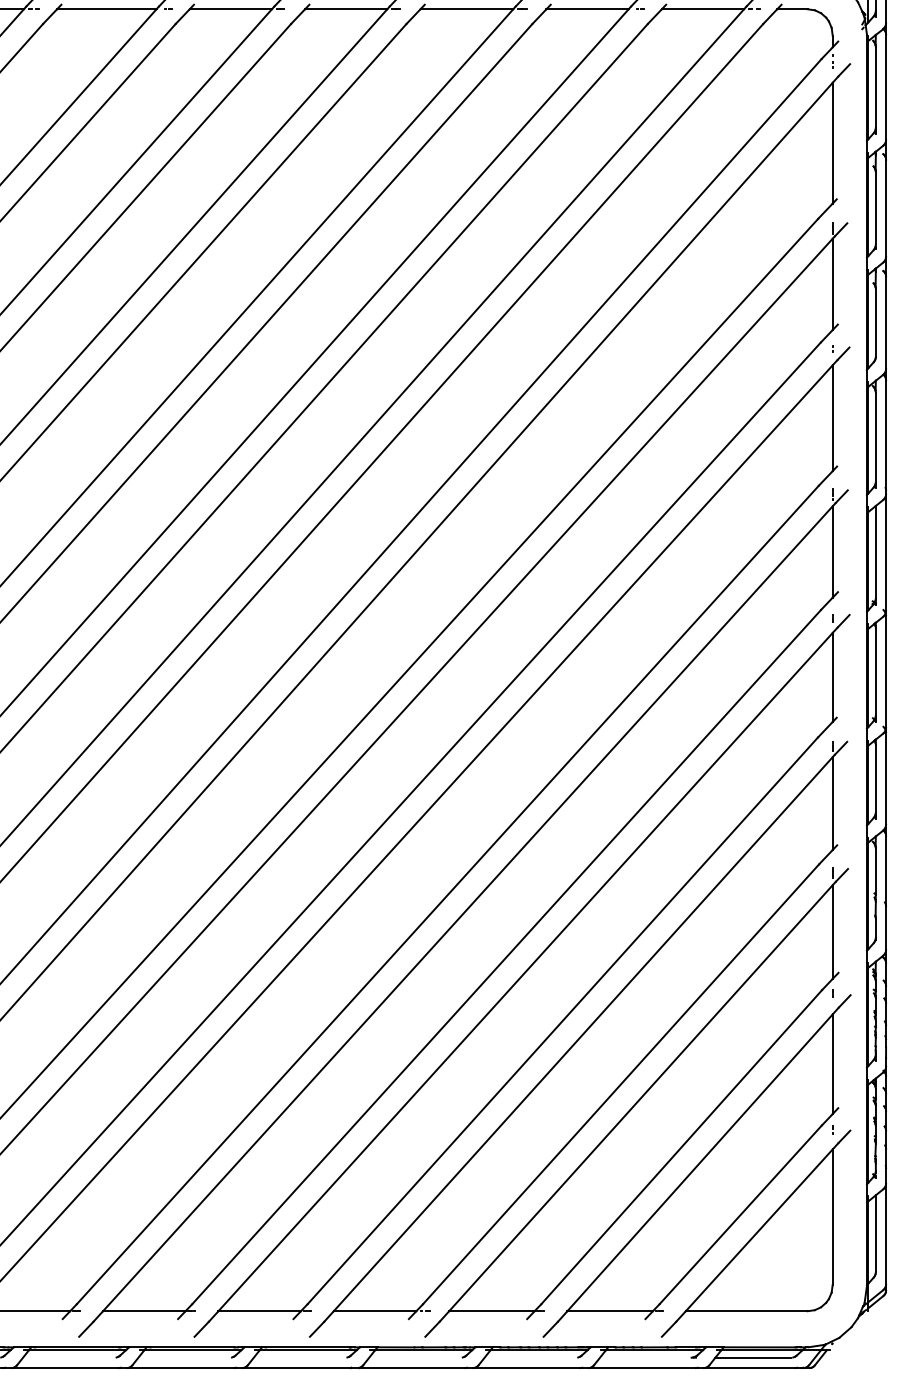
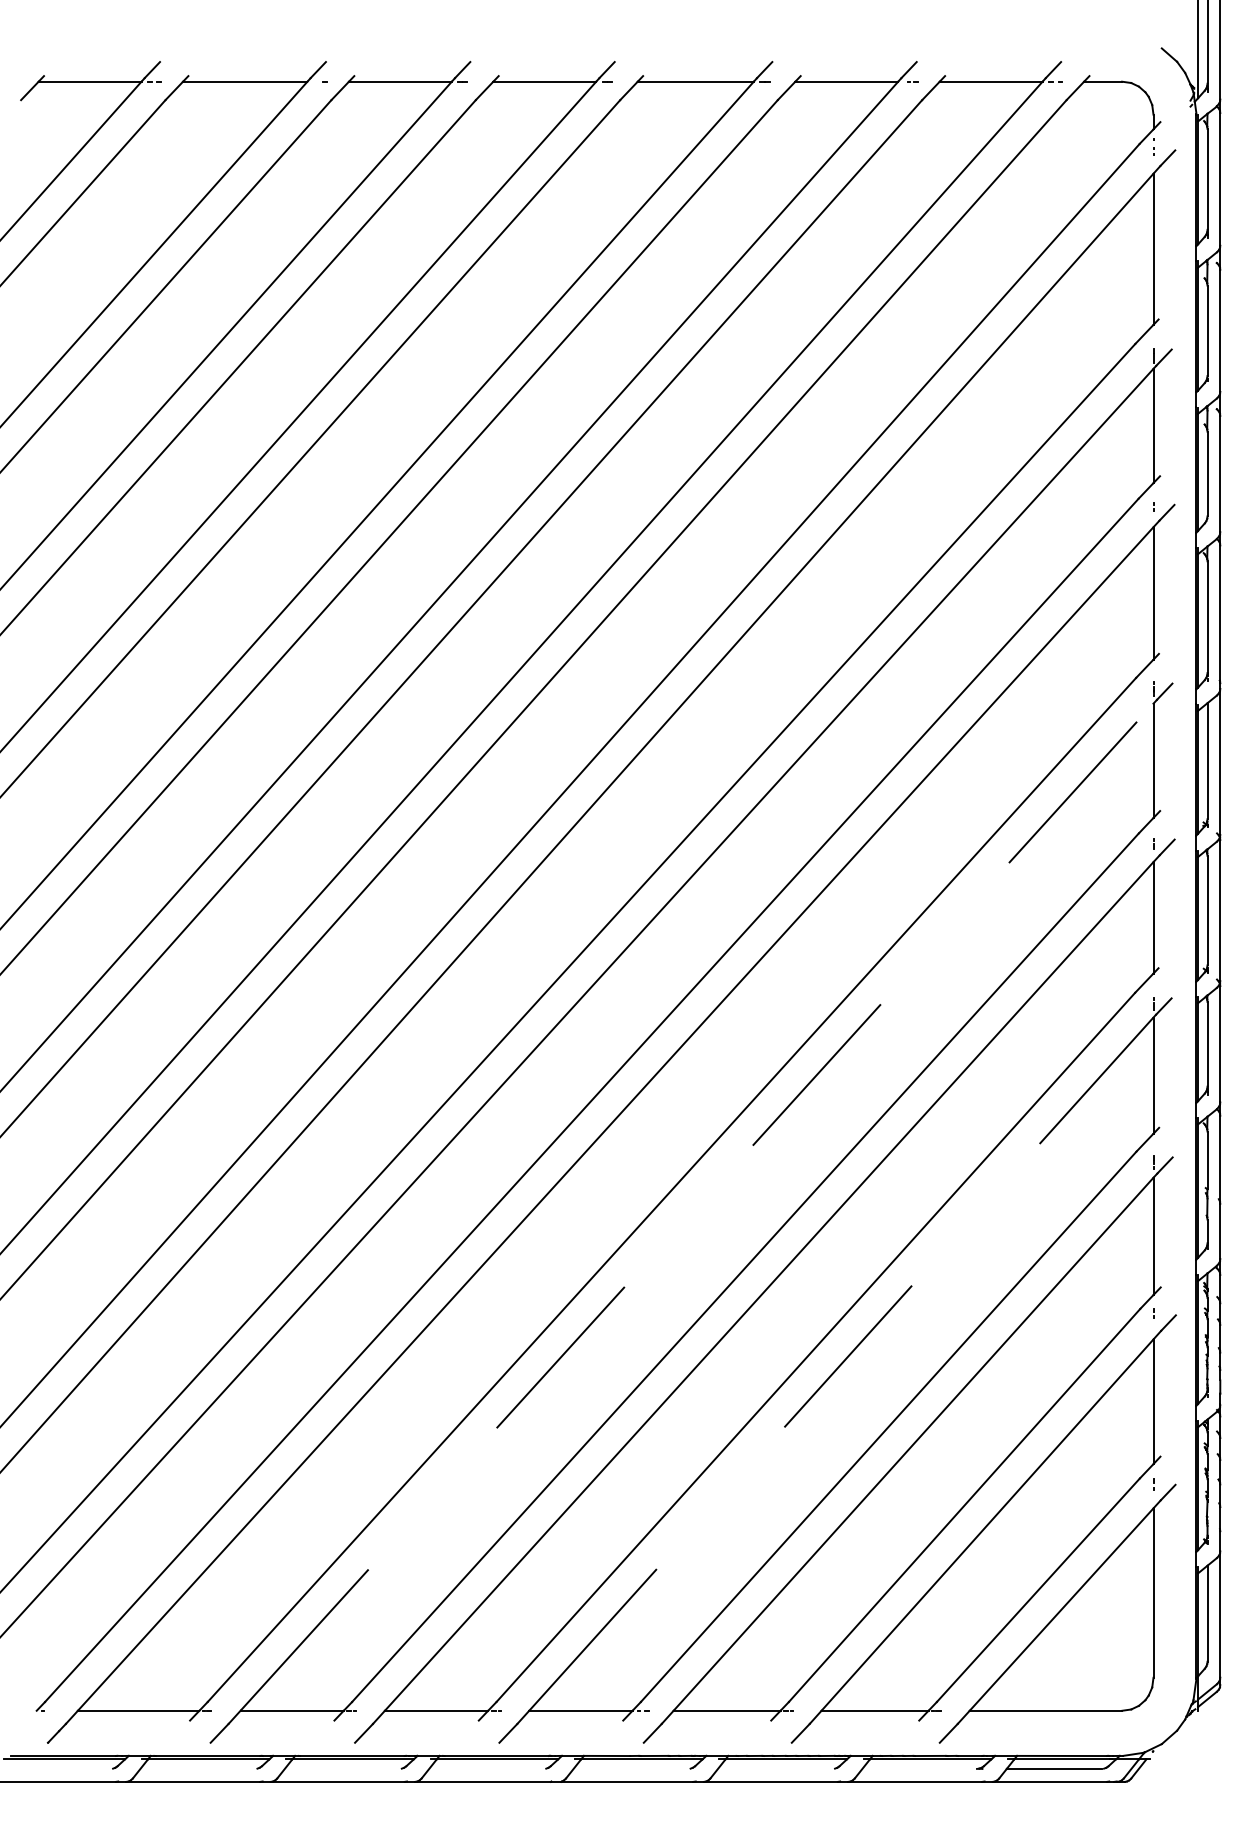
line: (468, 909) -> (697, 1207), solid -> dashed
line: (583, 1033) -> (841, 1363), solid -> dashed

